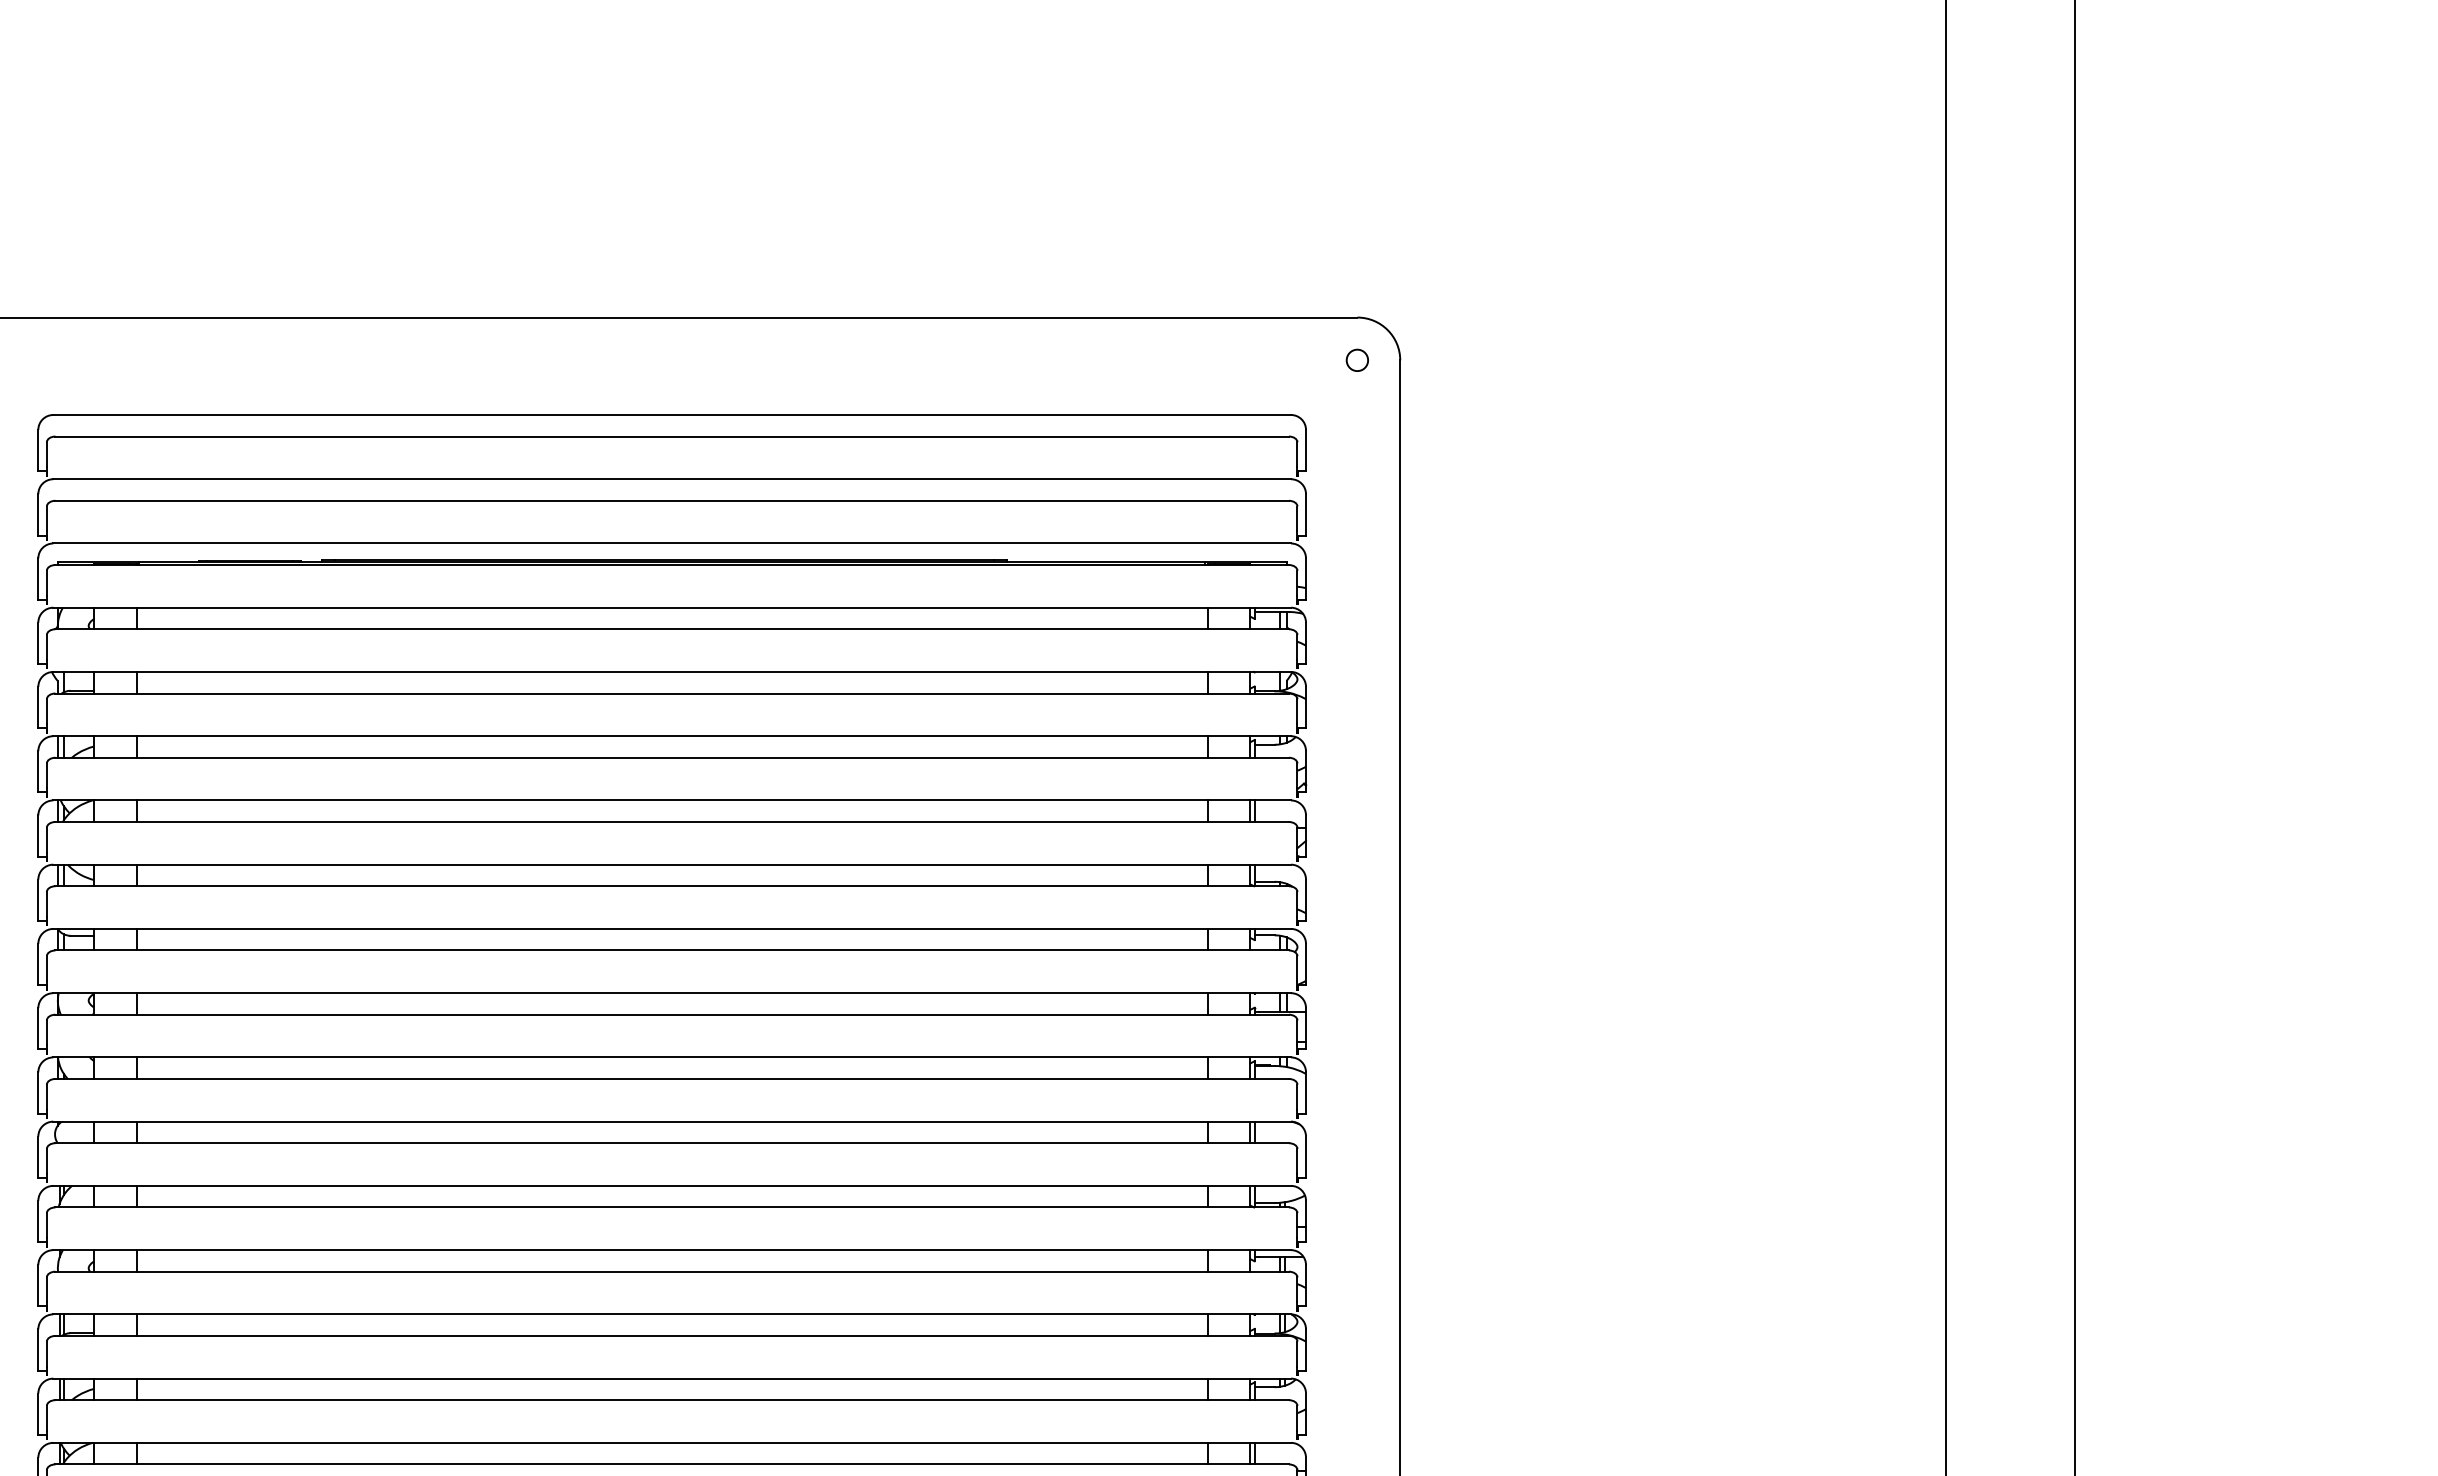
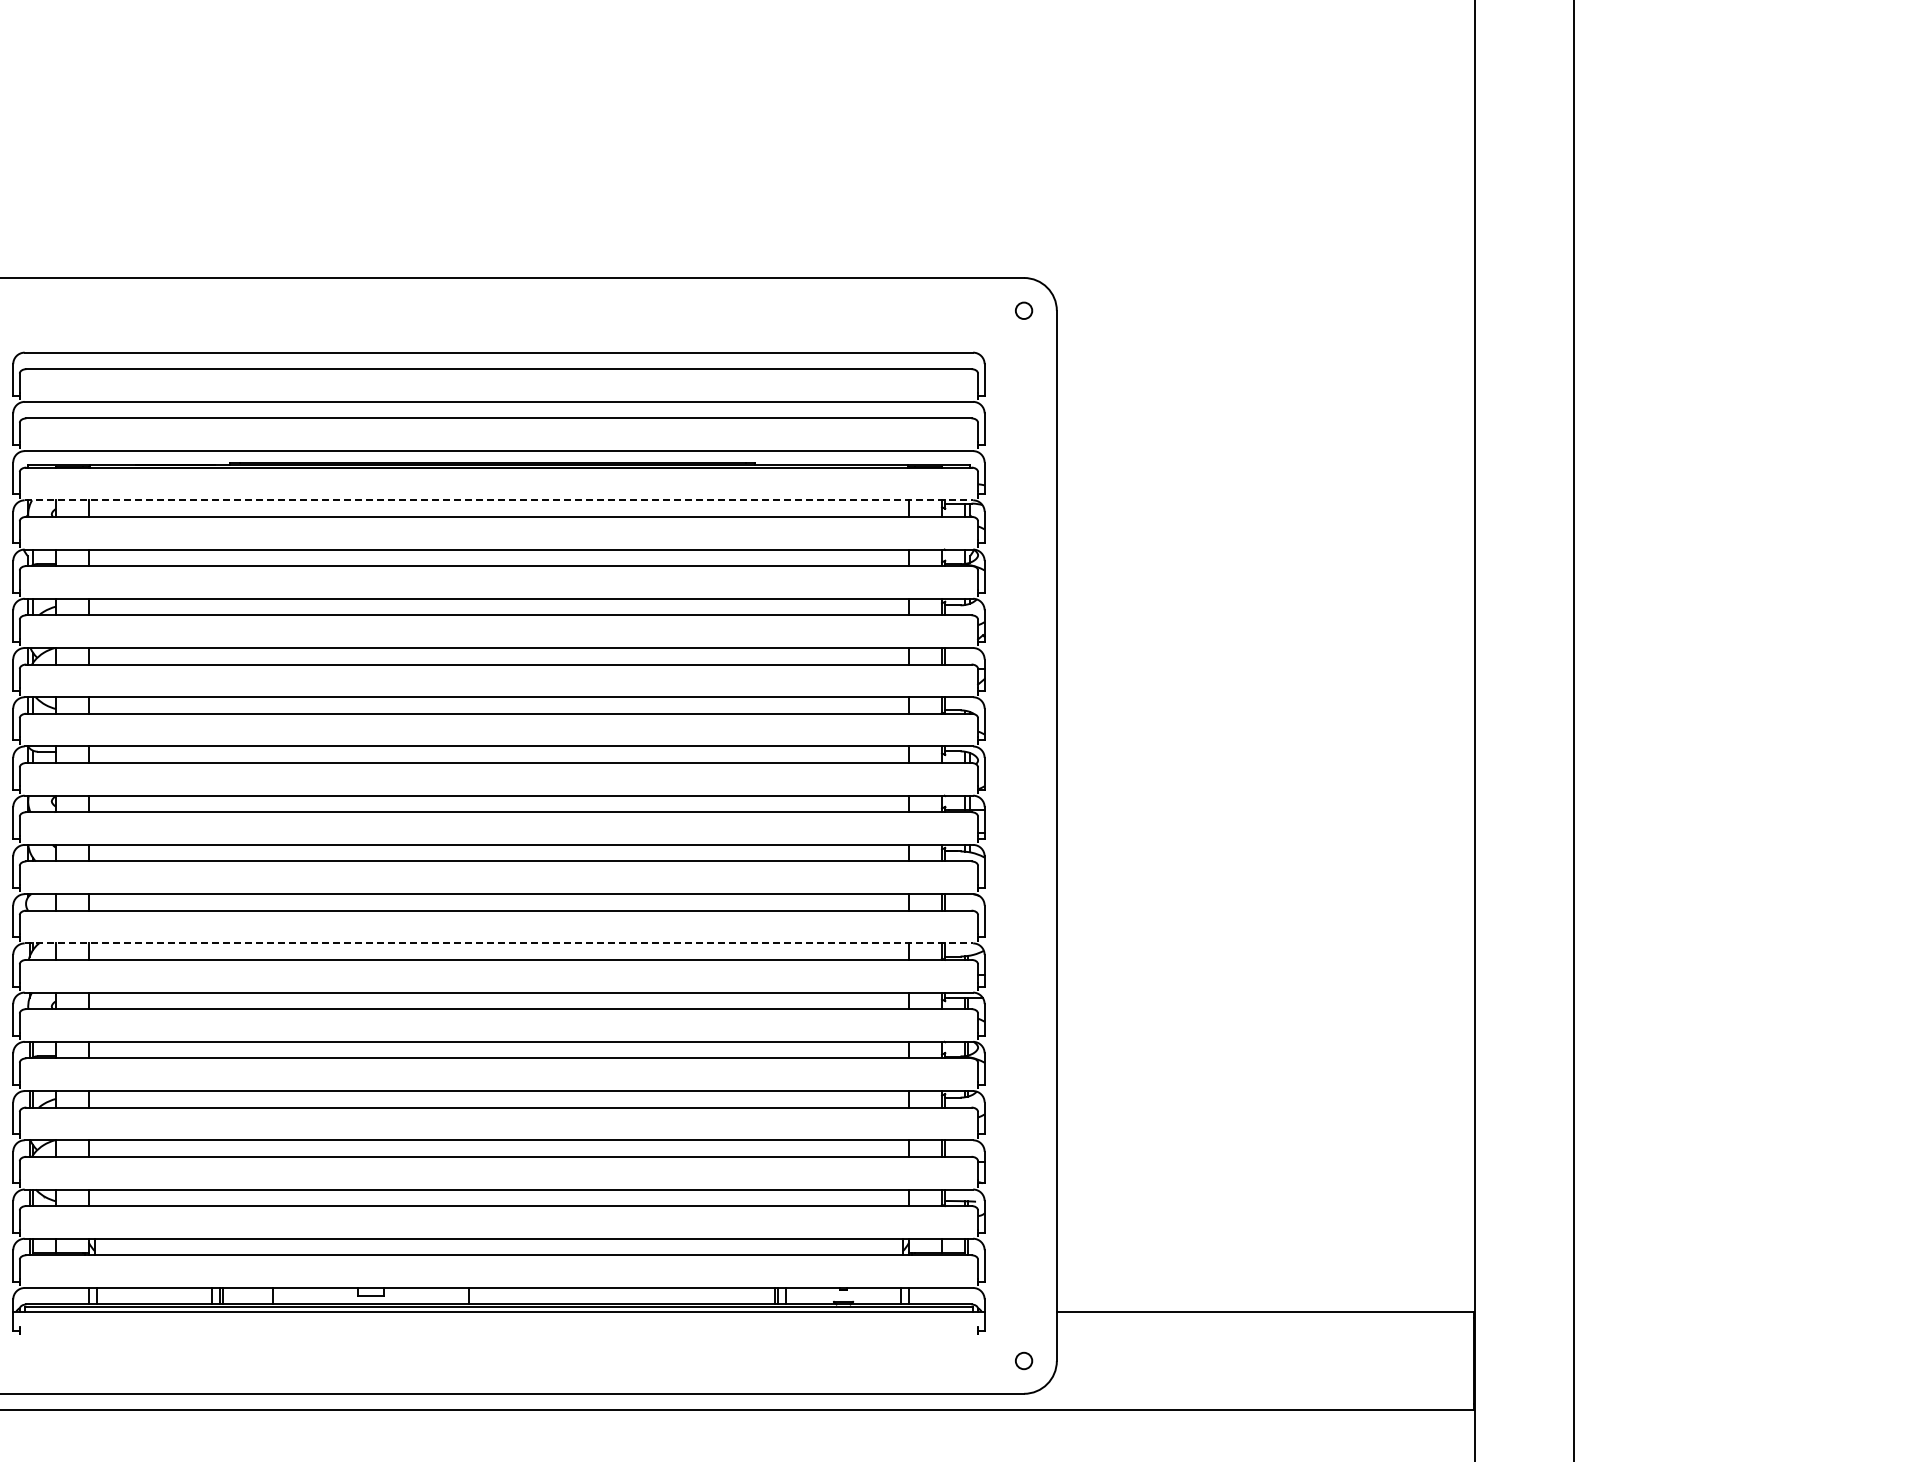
line: (672, 607) -> (499, 500), solid -> dashed
line: (672, 1186) -> (499, 943), solid -> dashed

